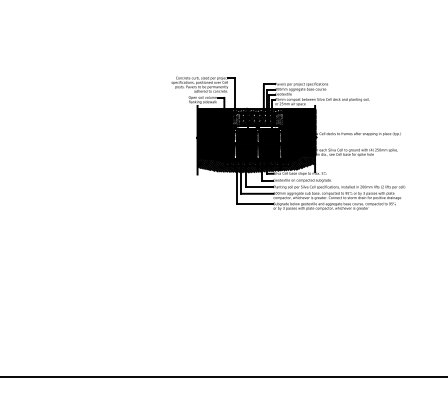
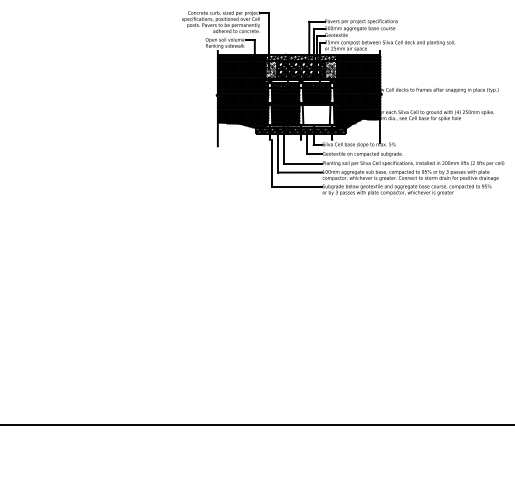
hatch: (269, 152) -> (317, 115), removed
hatch: (256, 163) -> (299, 130), removed

